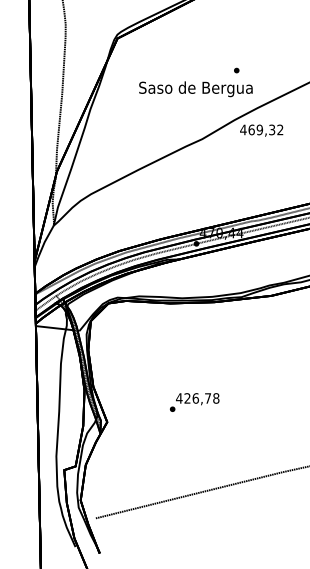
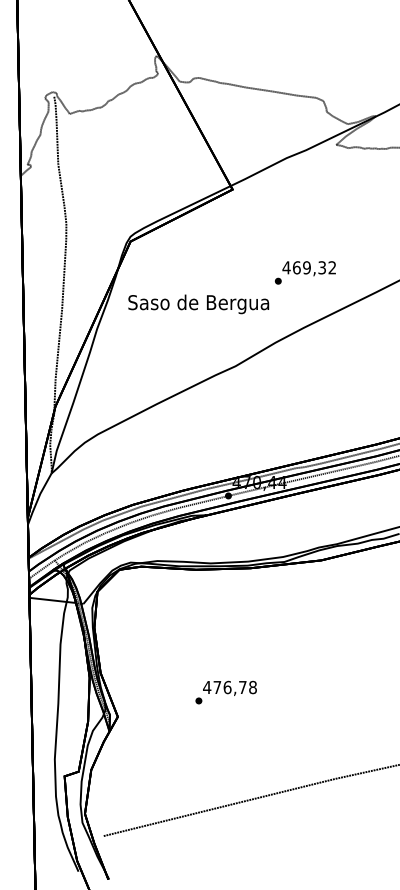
text: (195, 89) -> (198, 304), moved
text: (261, 130) -> (308, 268), moved
text: (187, 397) -> (217, 686), 426,78 -> 476,78

